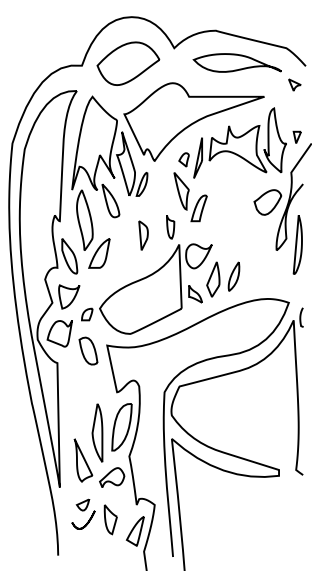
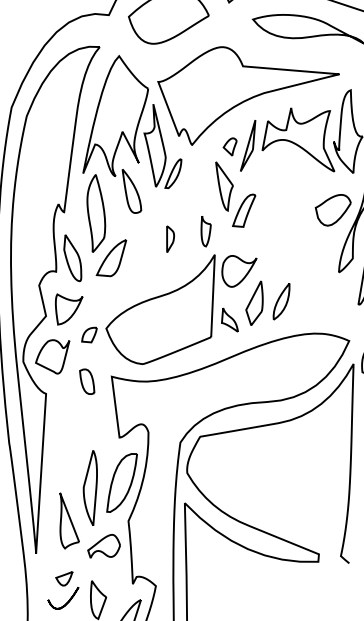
part: (143, 235) -> (169, 239), size x0.7
part: (88, 350) -> (87, 381), size x0.7

